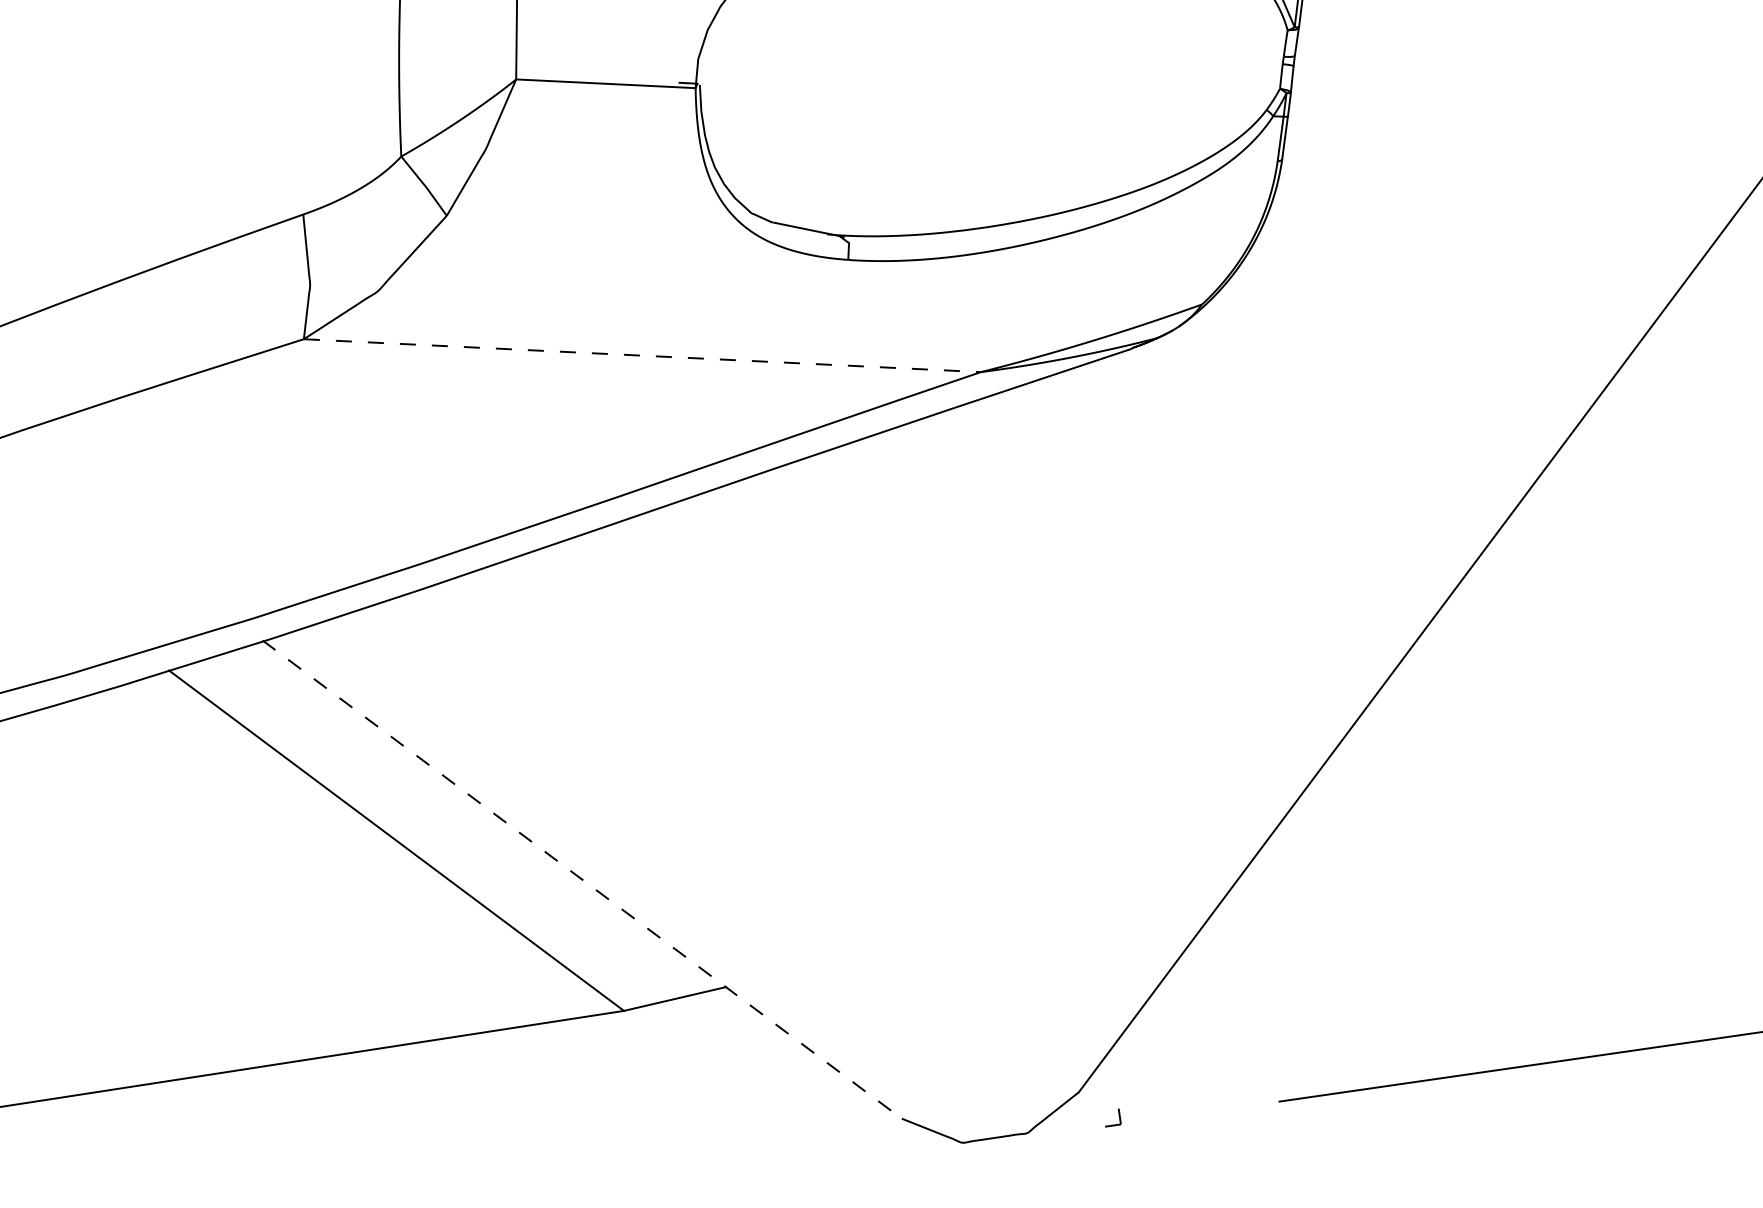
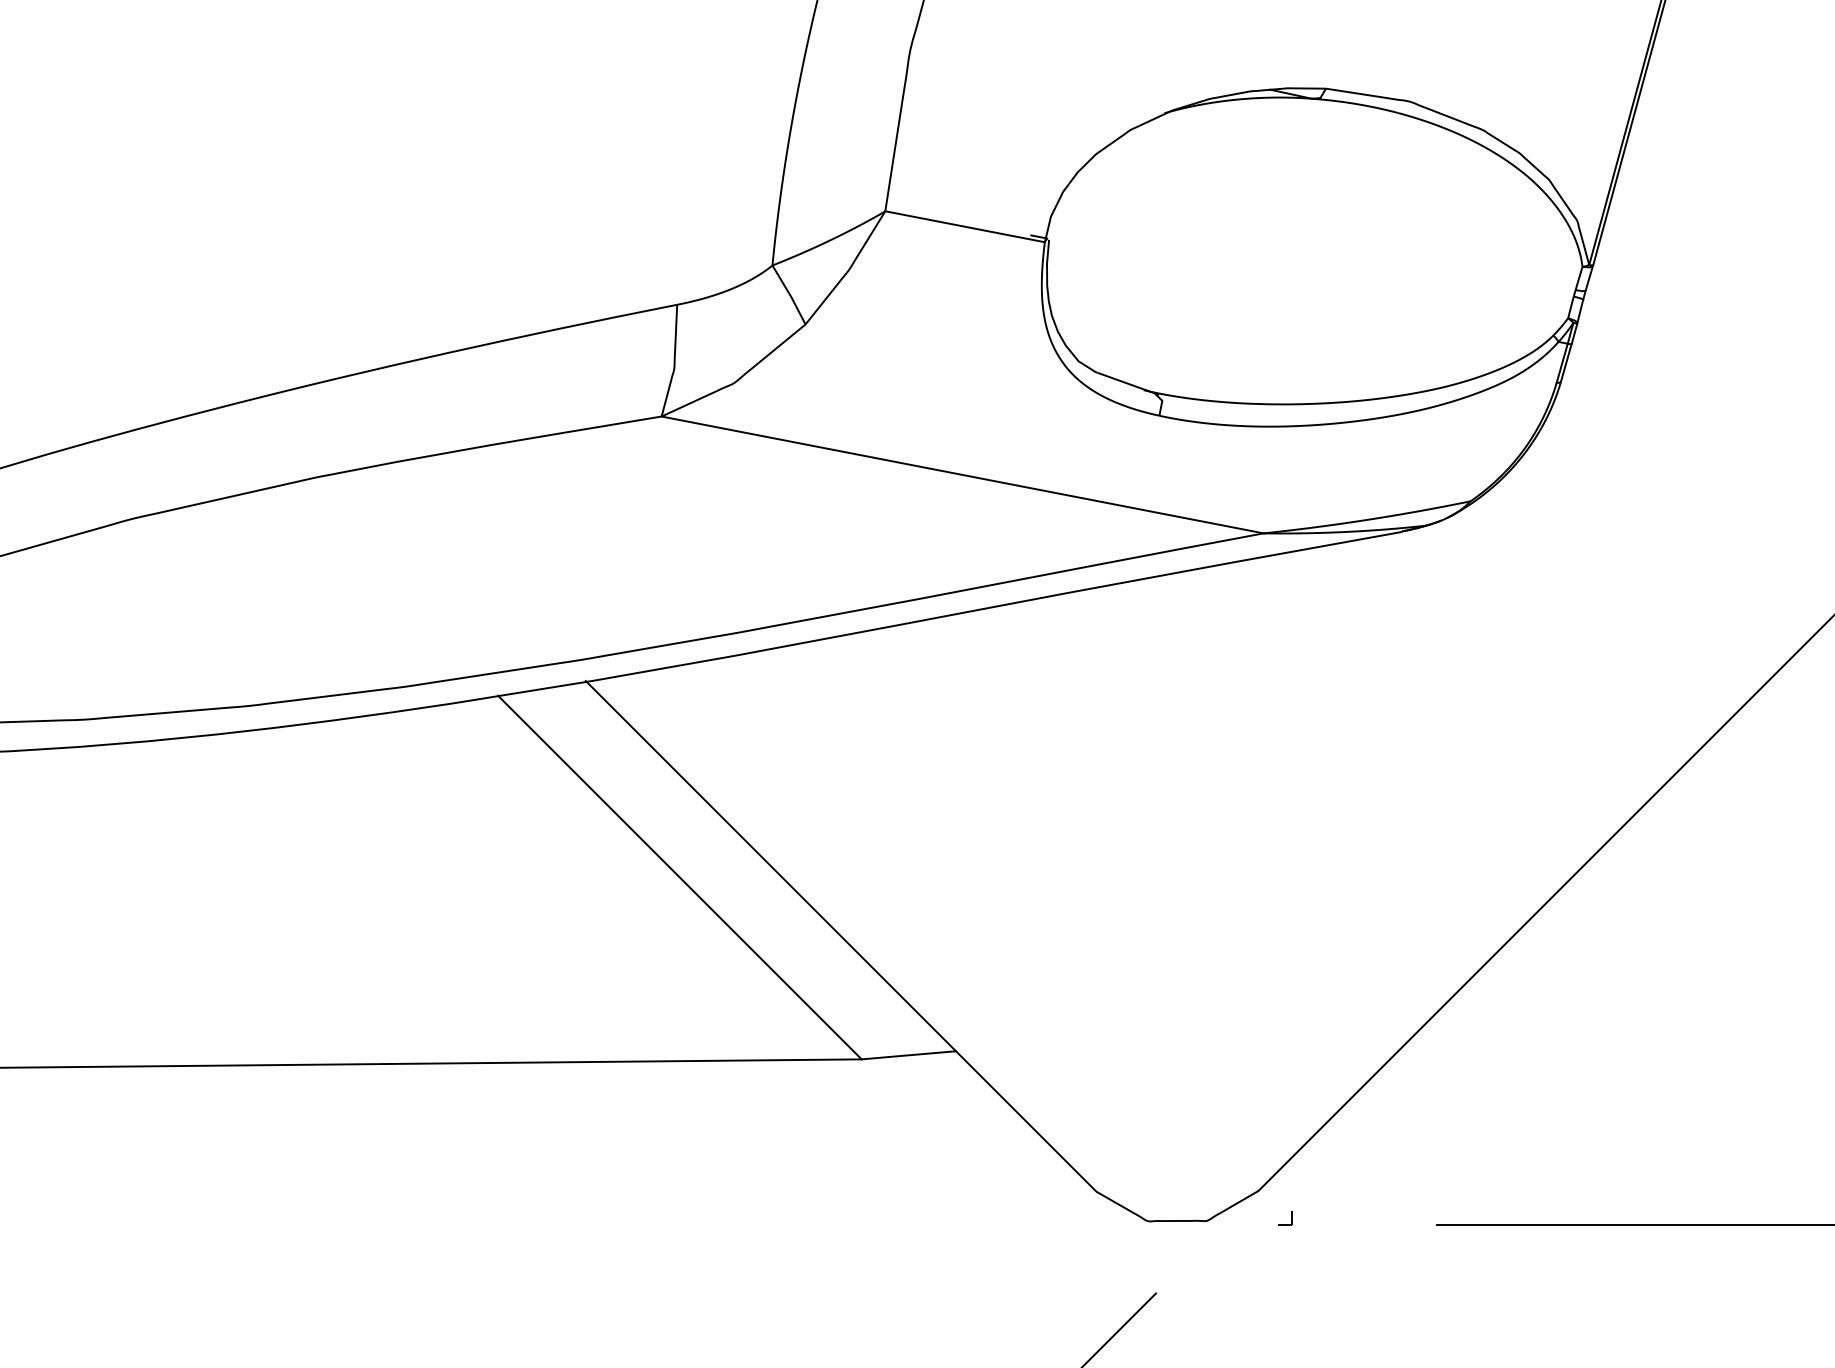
line: (642, 355) -> (962, 474), dashed -> solid
line: (582, 879) -> (841, 936), dashed -> solid

